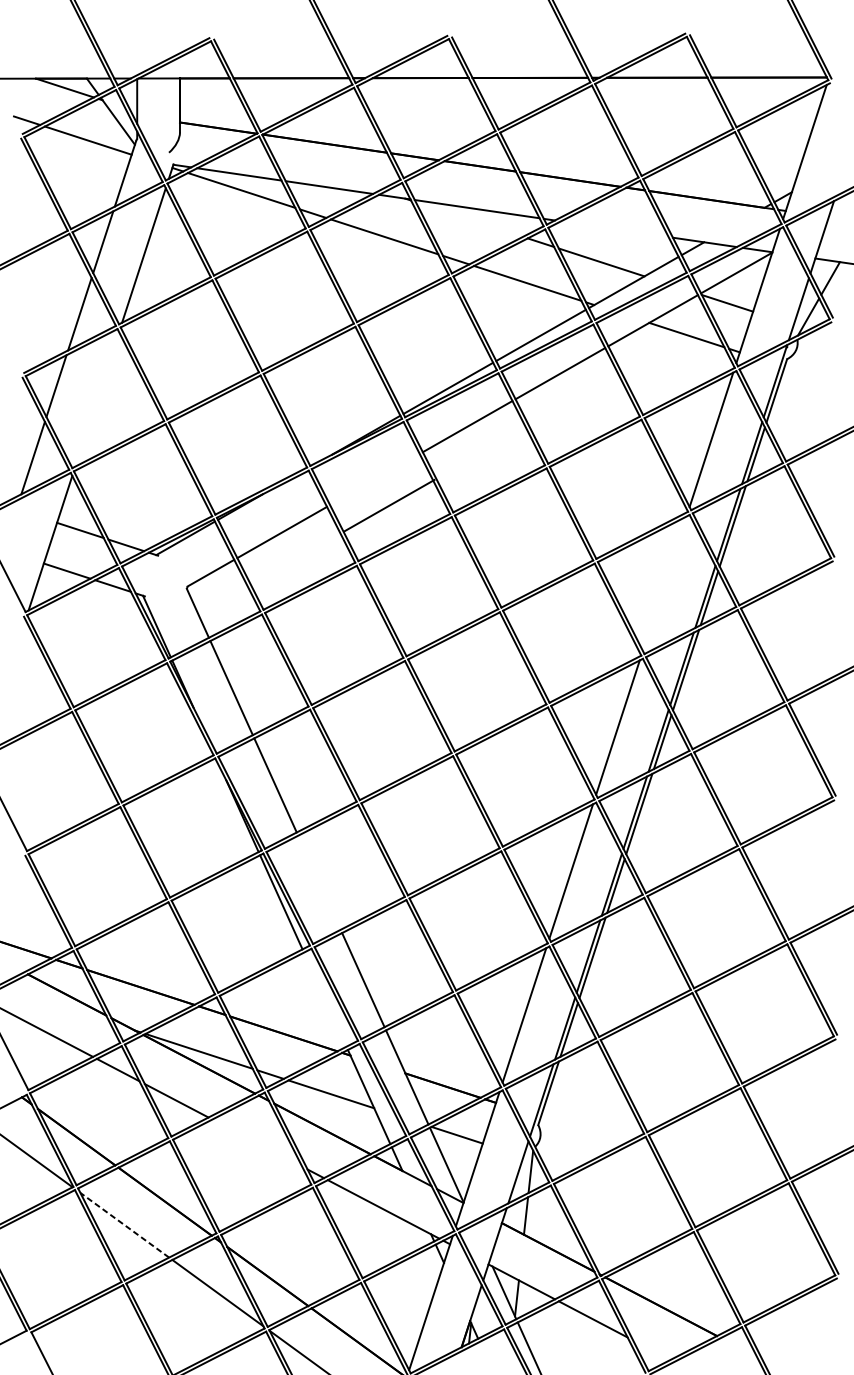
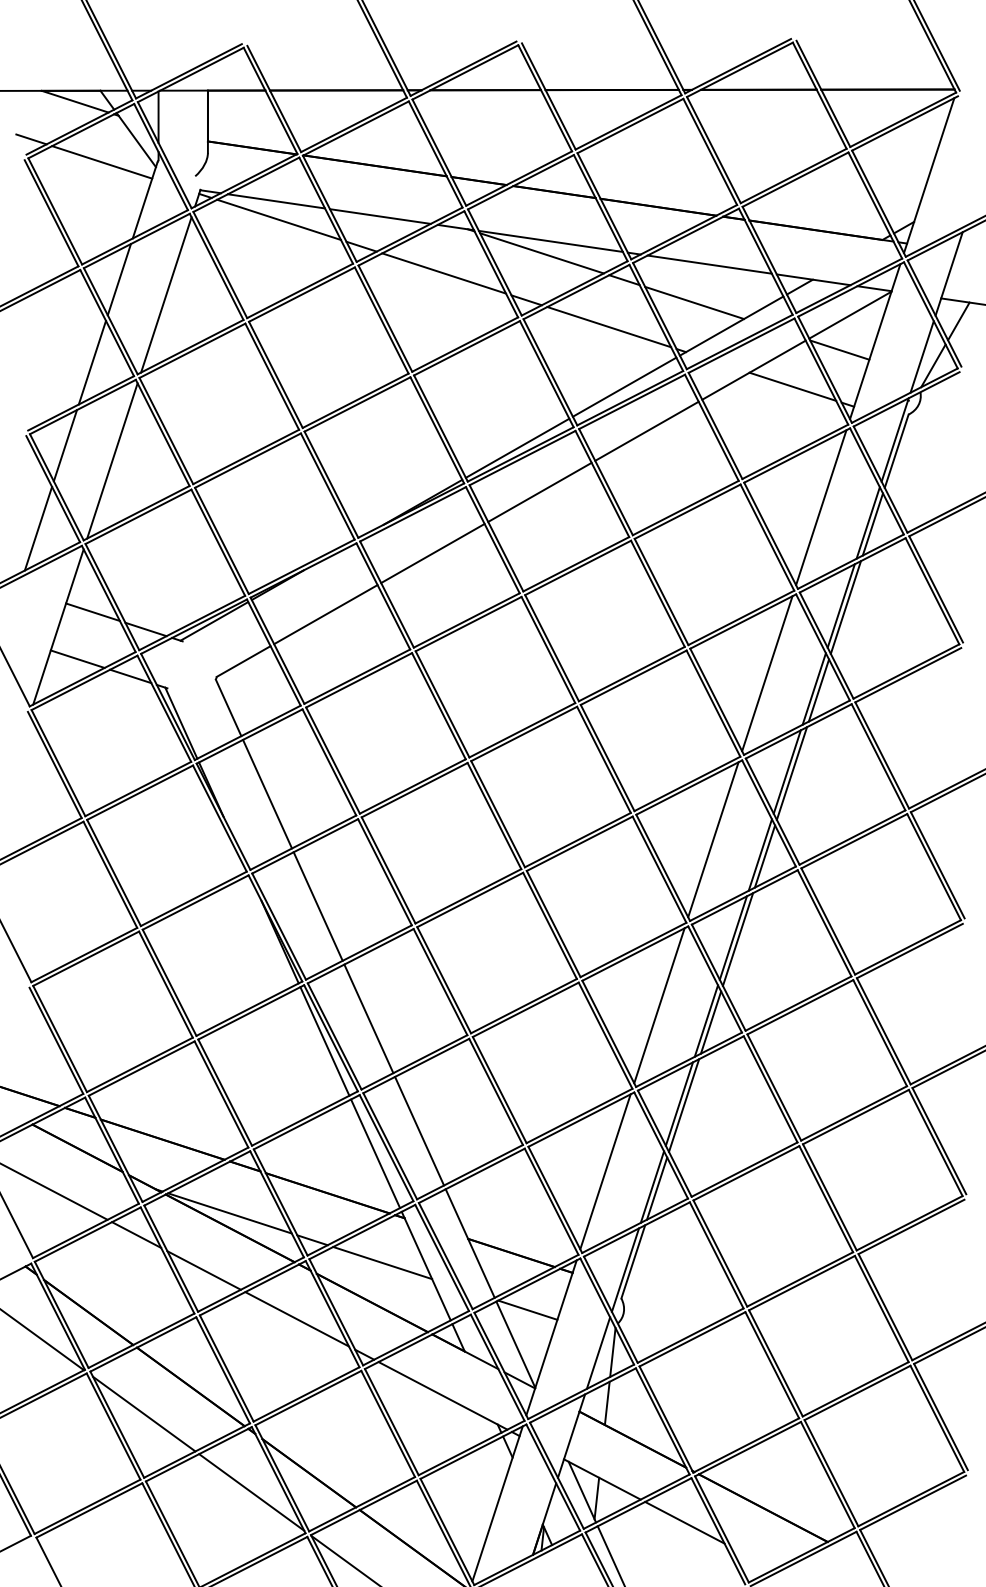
line: (469, 219) -> (541, 253), added
line: (614, 229) -> (709, 264), added
line: (97, 398) -> (112, 460), added
line: (389, 505) -> (432, 553), moved
line: (664, 583) -> (767, 673), added
line: (319, 882) -> (368, 1018), added
line: (325, 999) -> (375, 1153), added
line: (256, 1143) -> (296, 1319), added
line: (124, 1224) -> (143, 1413), dashed -> solid

